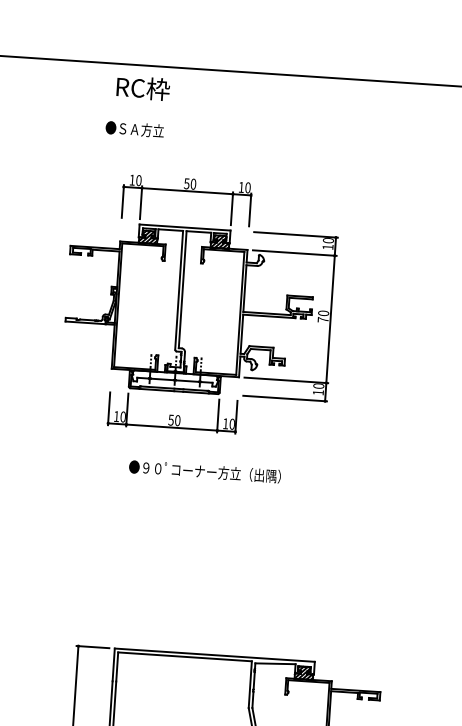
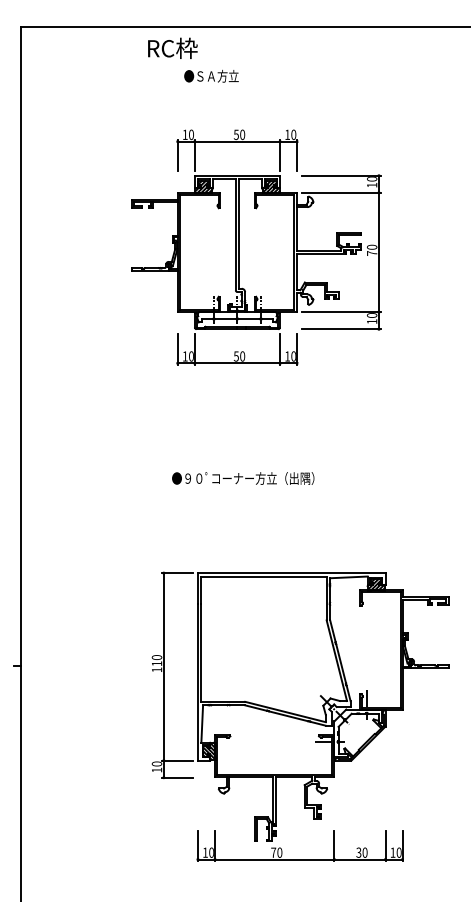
text: (143, 87) -> (172, 47), moved
text: (134, 128) -> (211, 75), moved
text: (205, 471) -> (243, 478), moved

